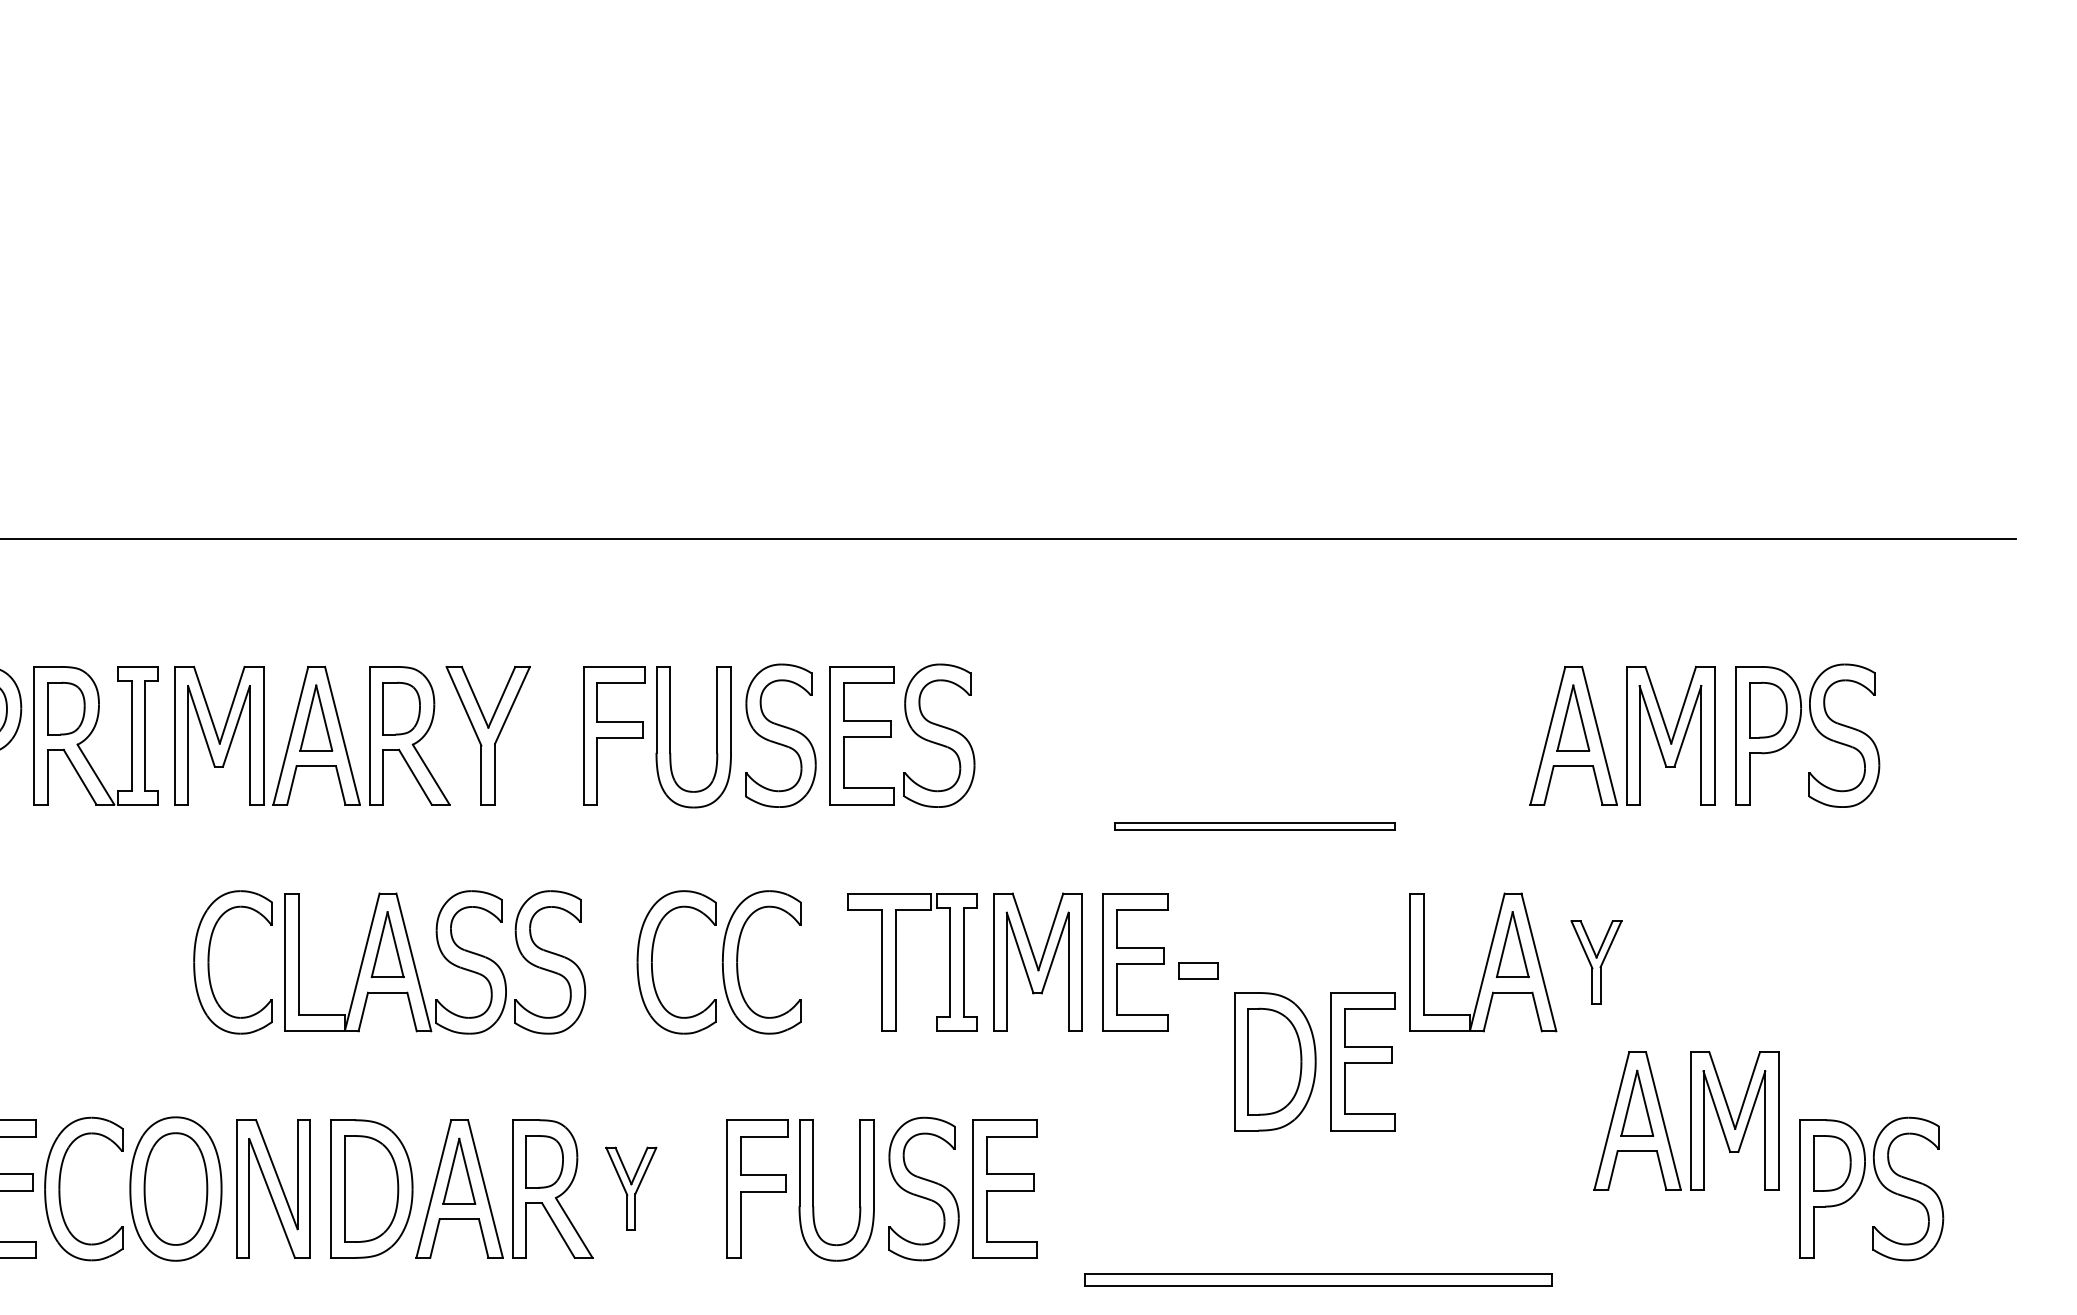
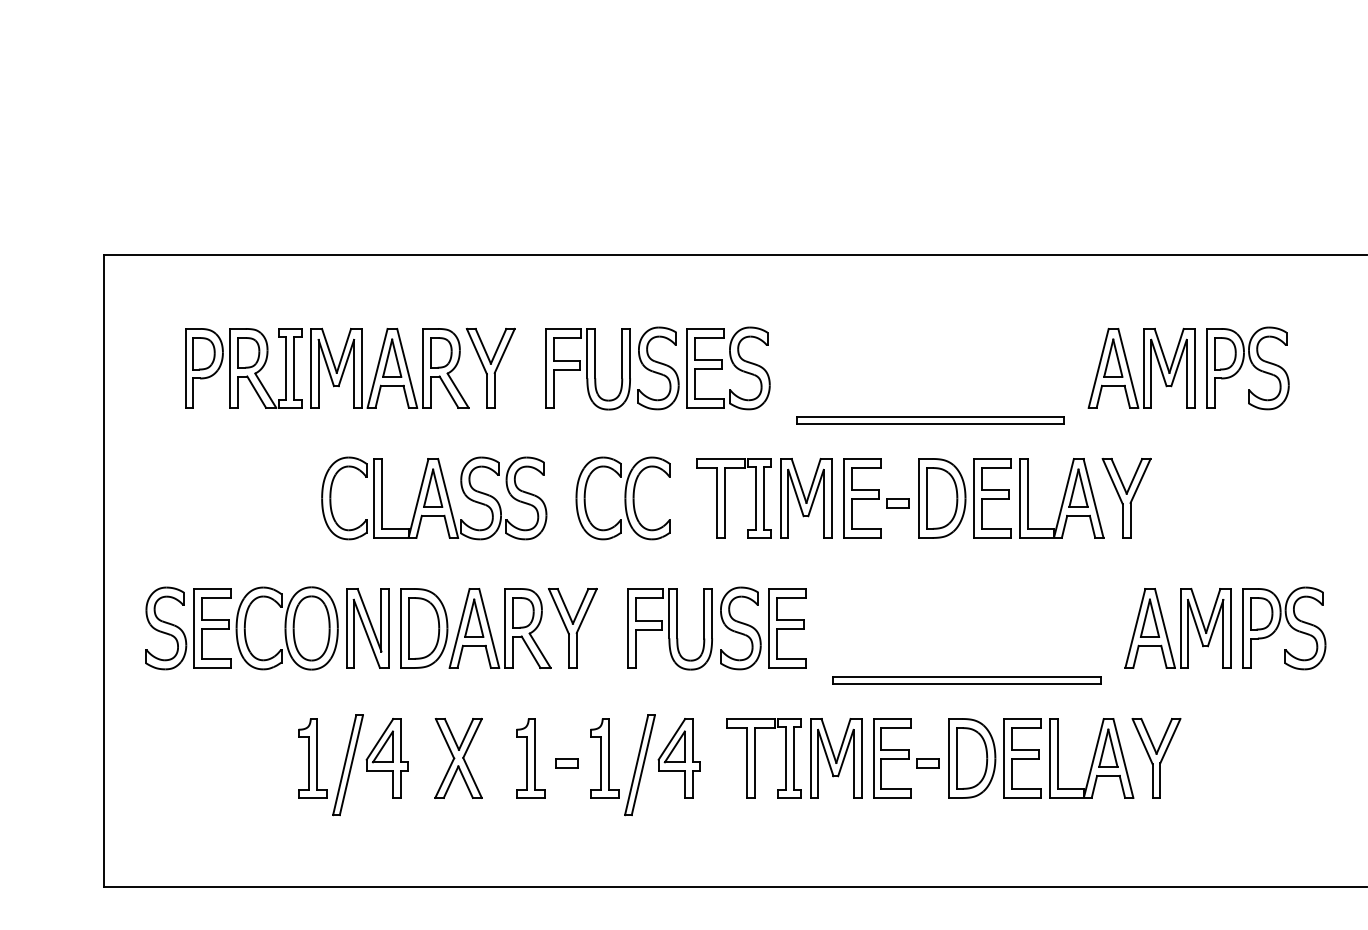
part: (1254, 826) -> (930, 420), size x1.67
part: (1596, 962) -> (1126, 498), size x1.67
part: (1313, 1061) -> (964, 498), moved
part: (1685, 1121) -> (1177, 628), moved
part: (630, 1189) -> (572, 628), size x1.67

